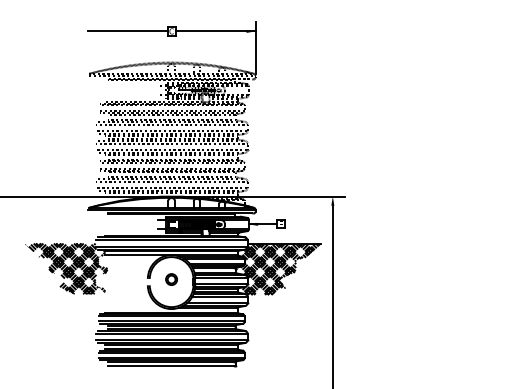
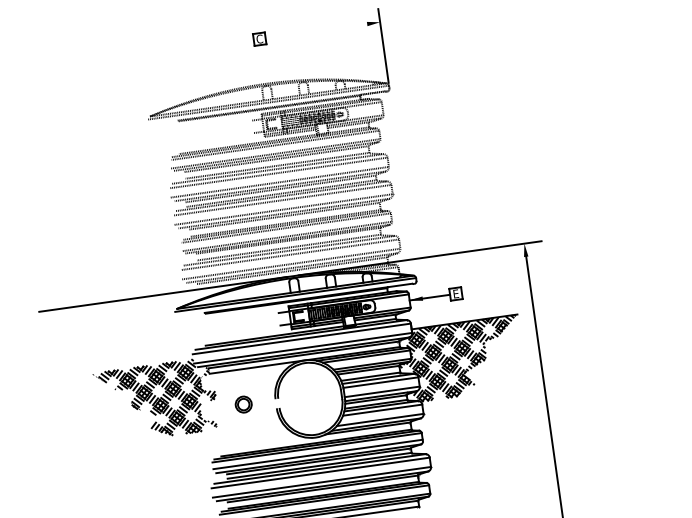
line: (127, 31) -> (196, 48), removed
line: (215, 31) -> (322, 30), removed
part: (171, 279) -> (243, 404), moved

